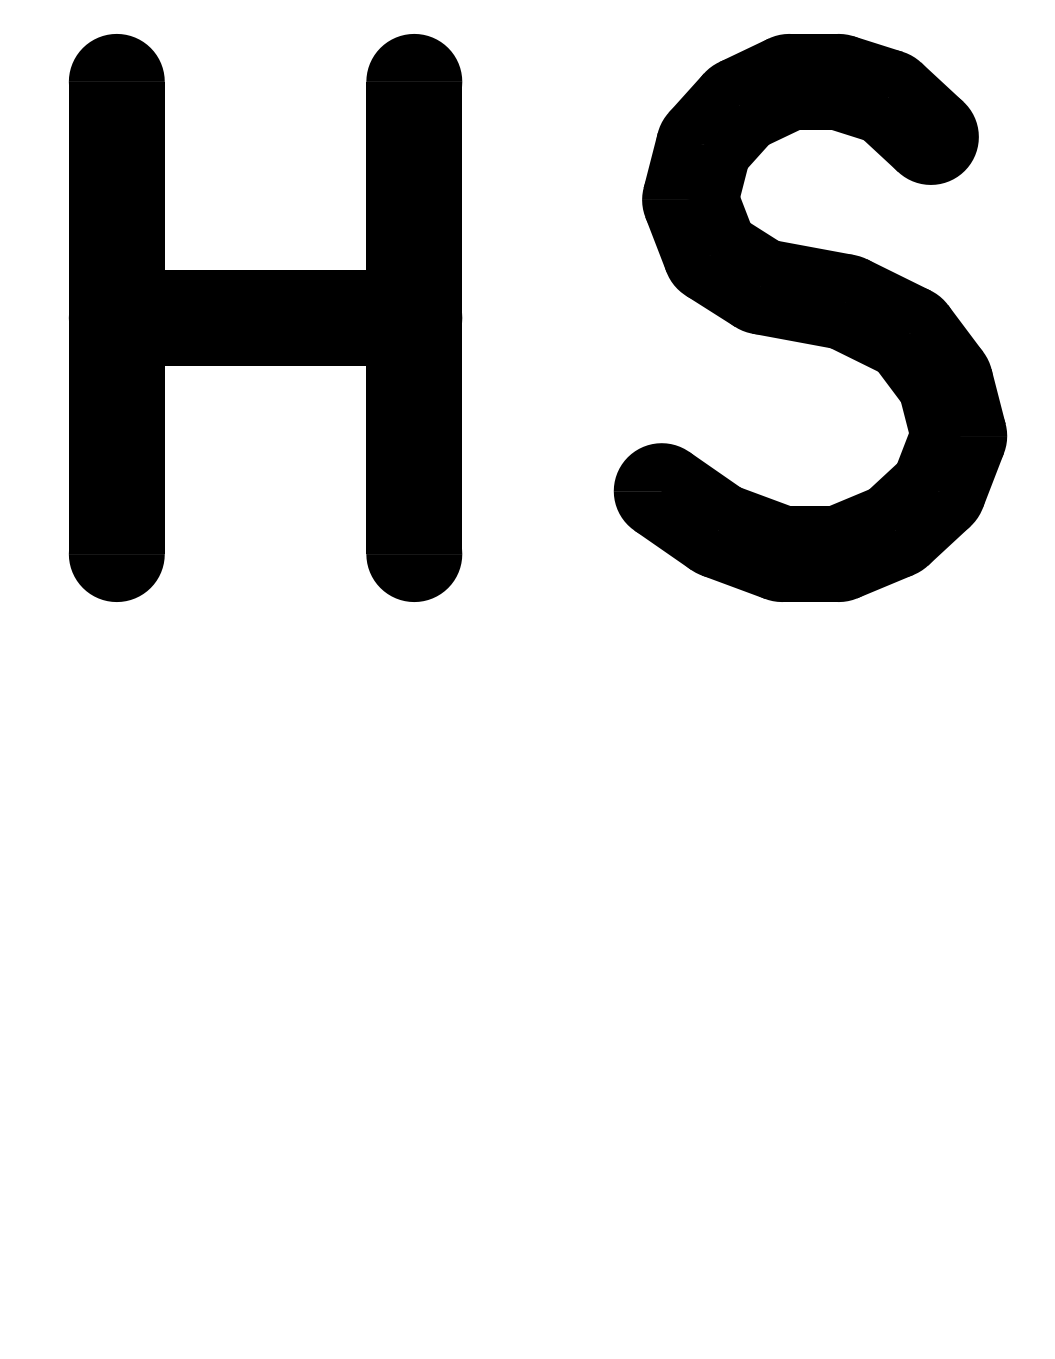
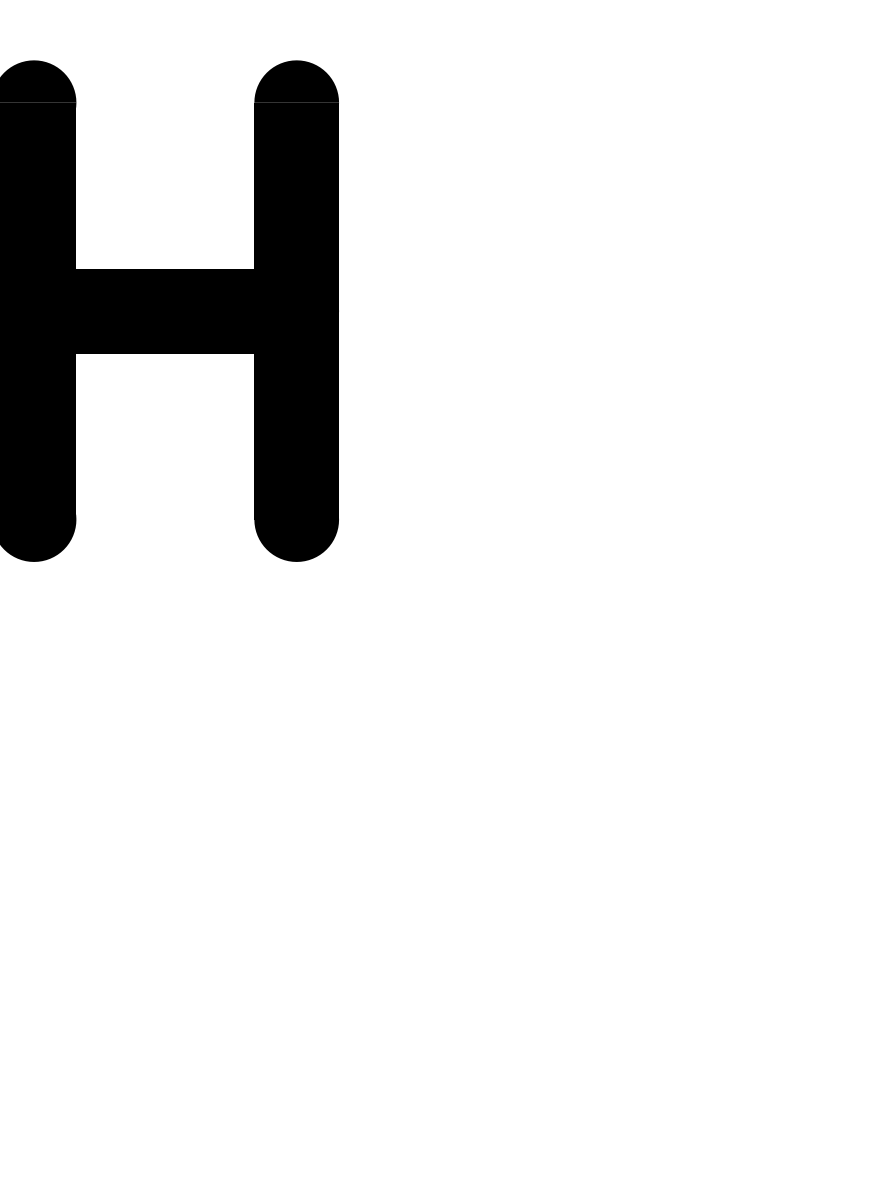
part: (810, 317) -> (646, 310), removed

